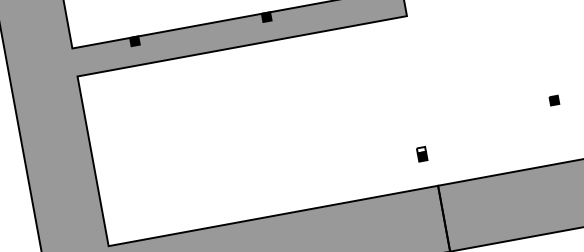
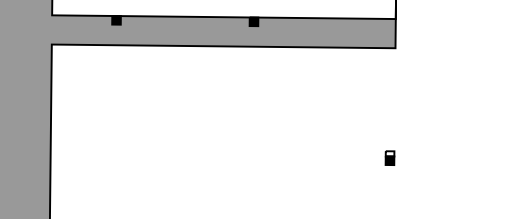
part: (422, 154) -> (390, 158), moved

